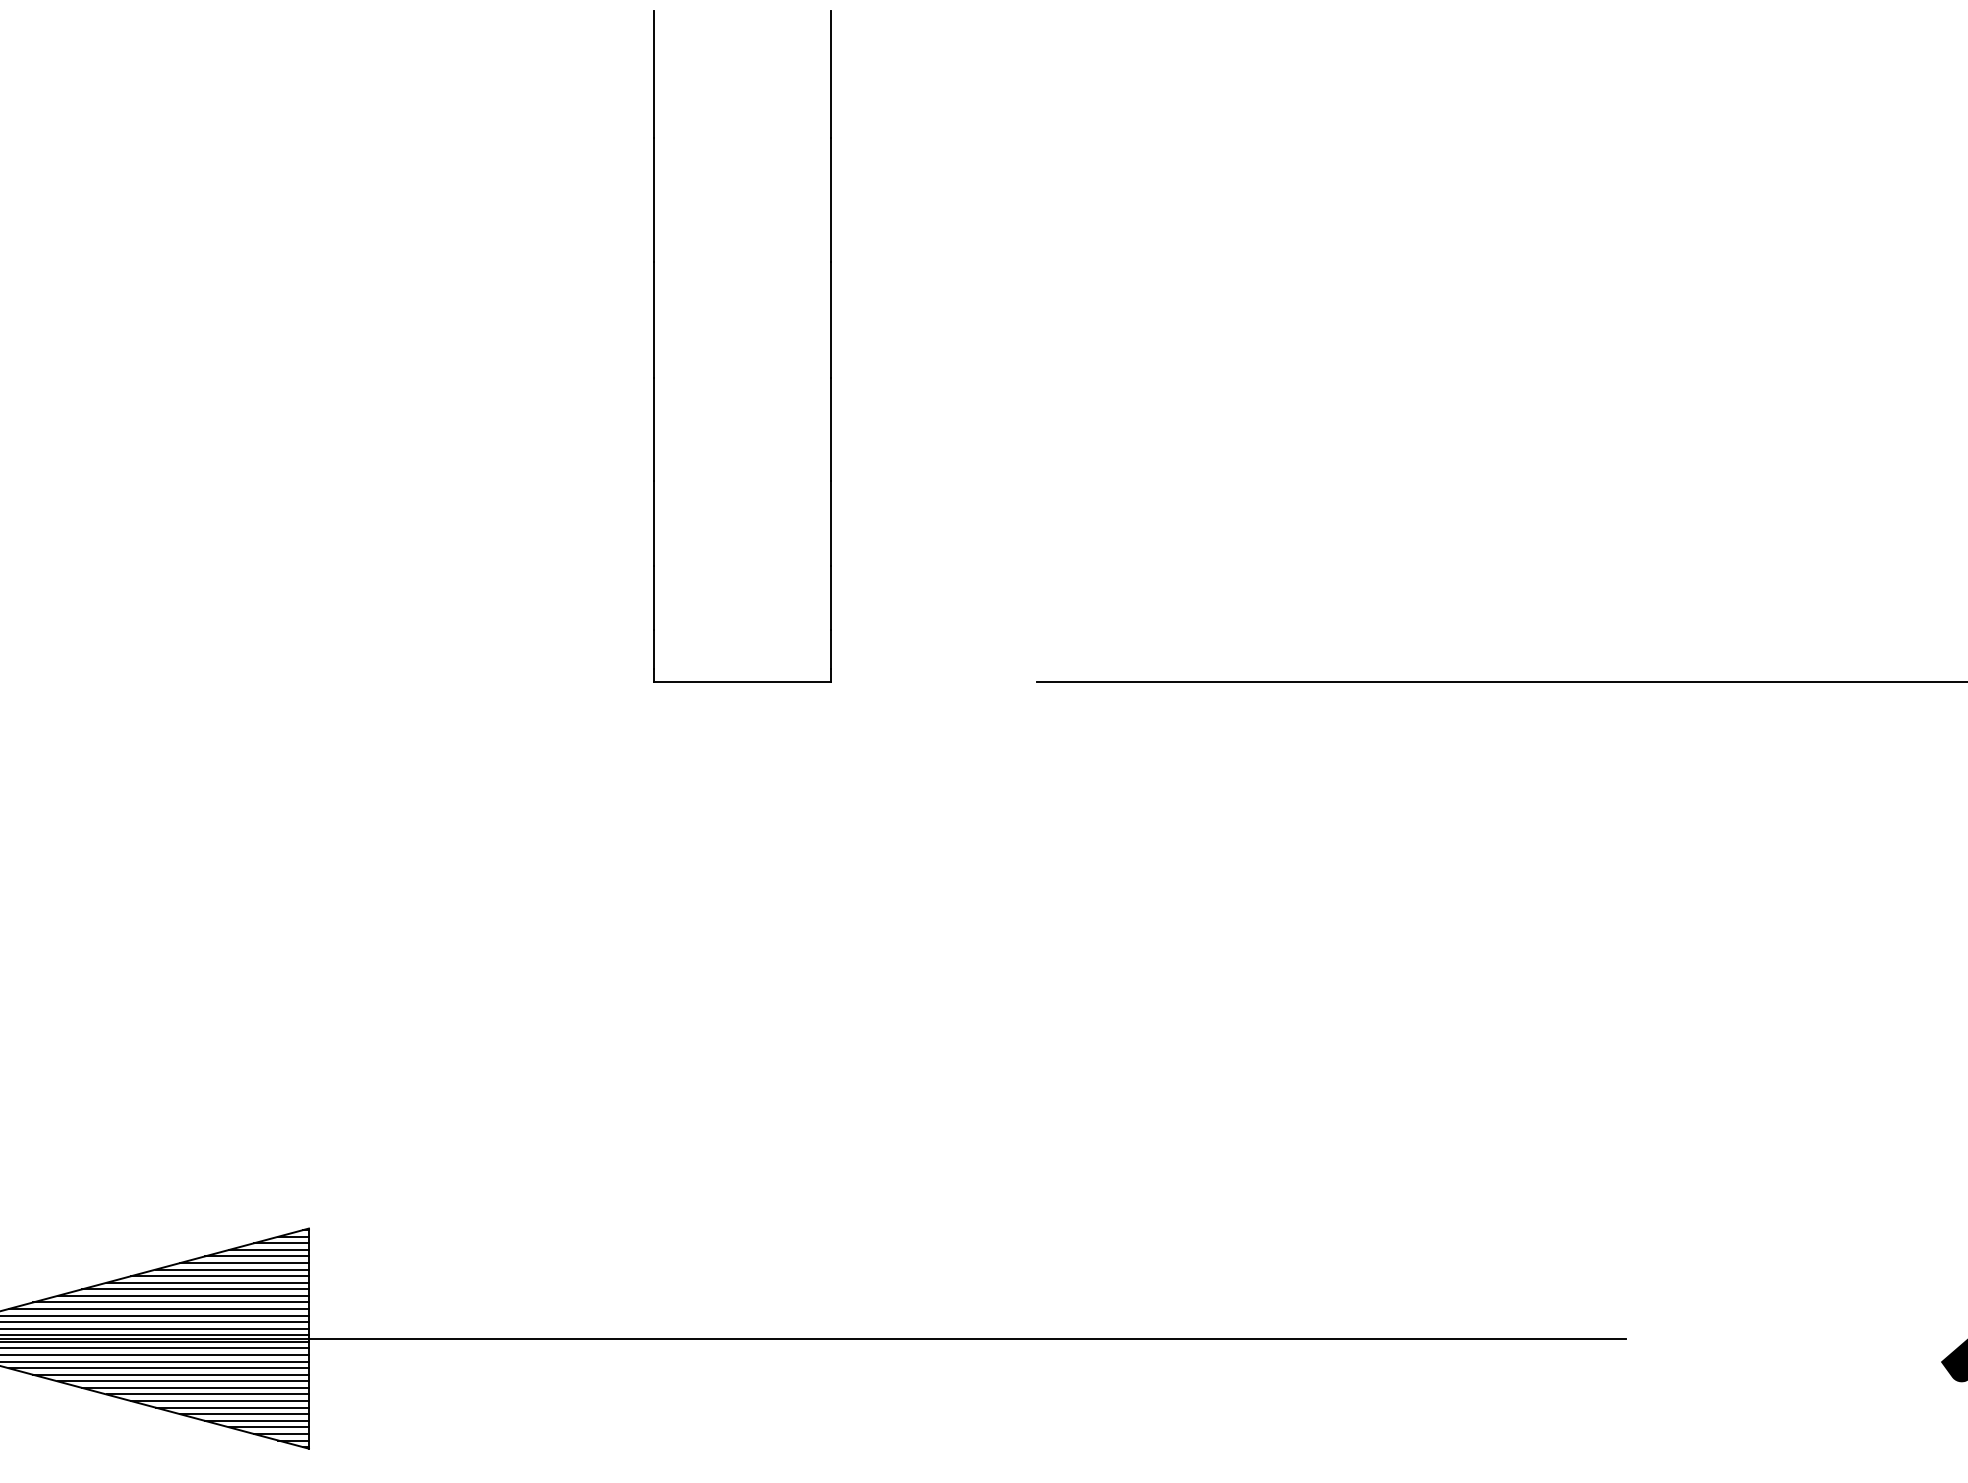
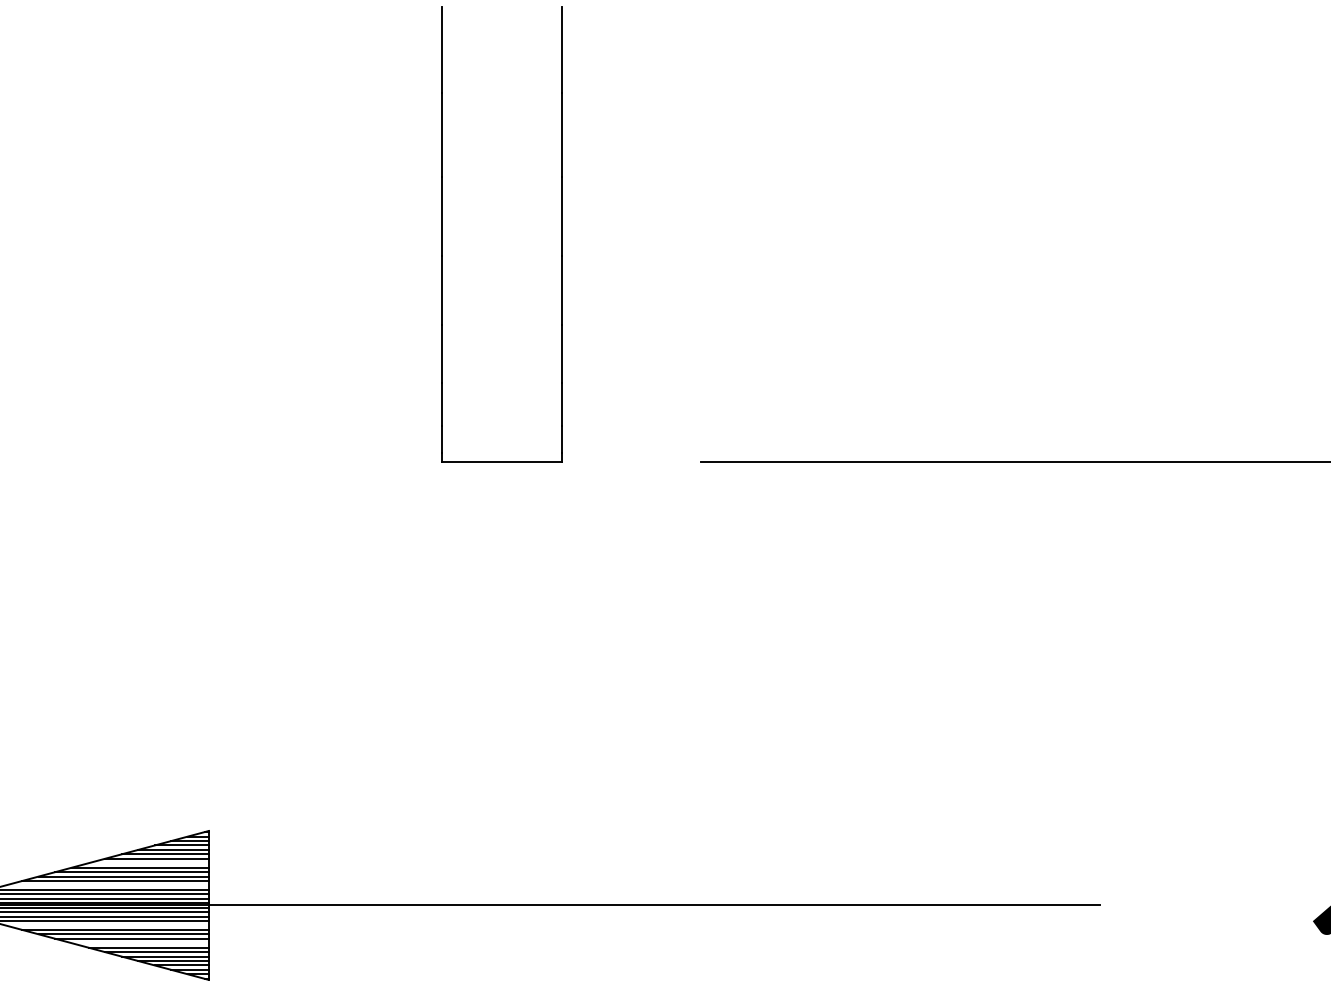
line: (219, 1276) -> (148, 863), removed
line: (157, 1309) -> (106, 885), removed
line: (157, 1368) -> (106, 925), removed
line: (207, 1394) -> (140, 943), removed

